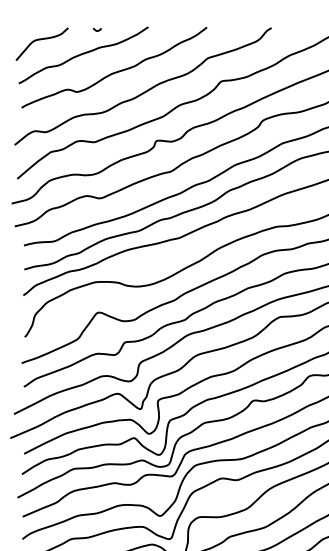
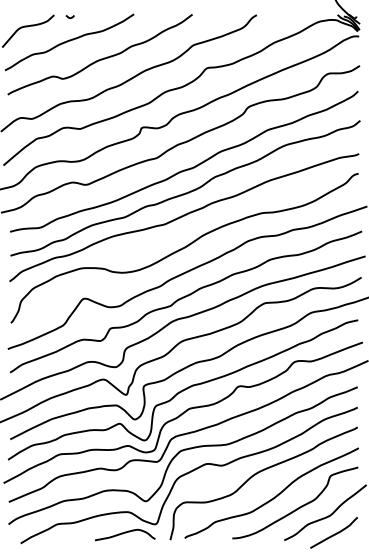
curve: (95, 29) -> (68, 16), moved

